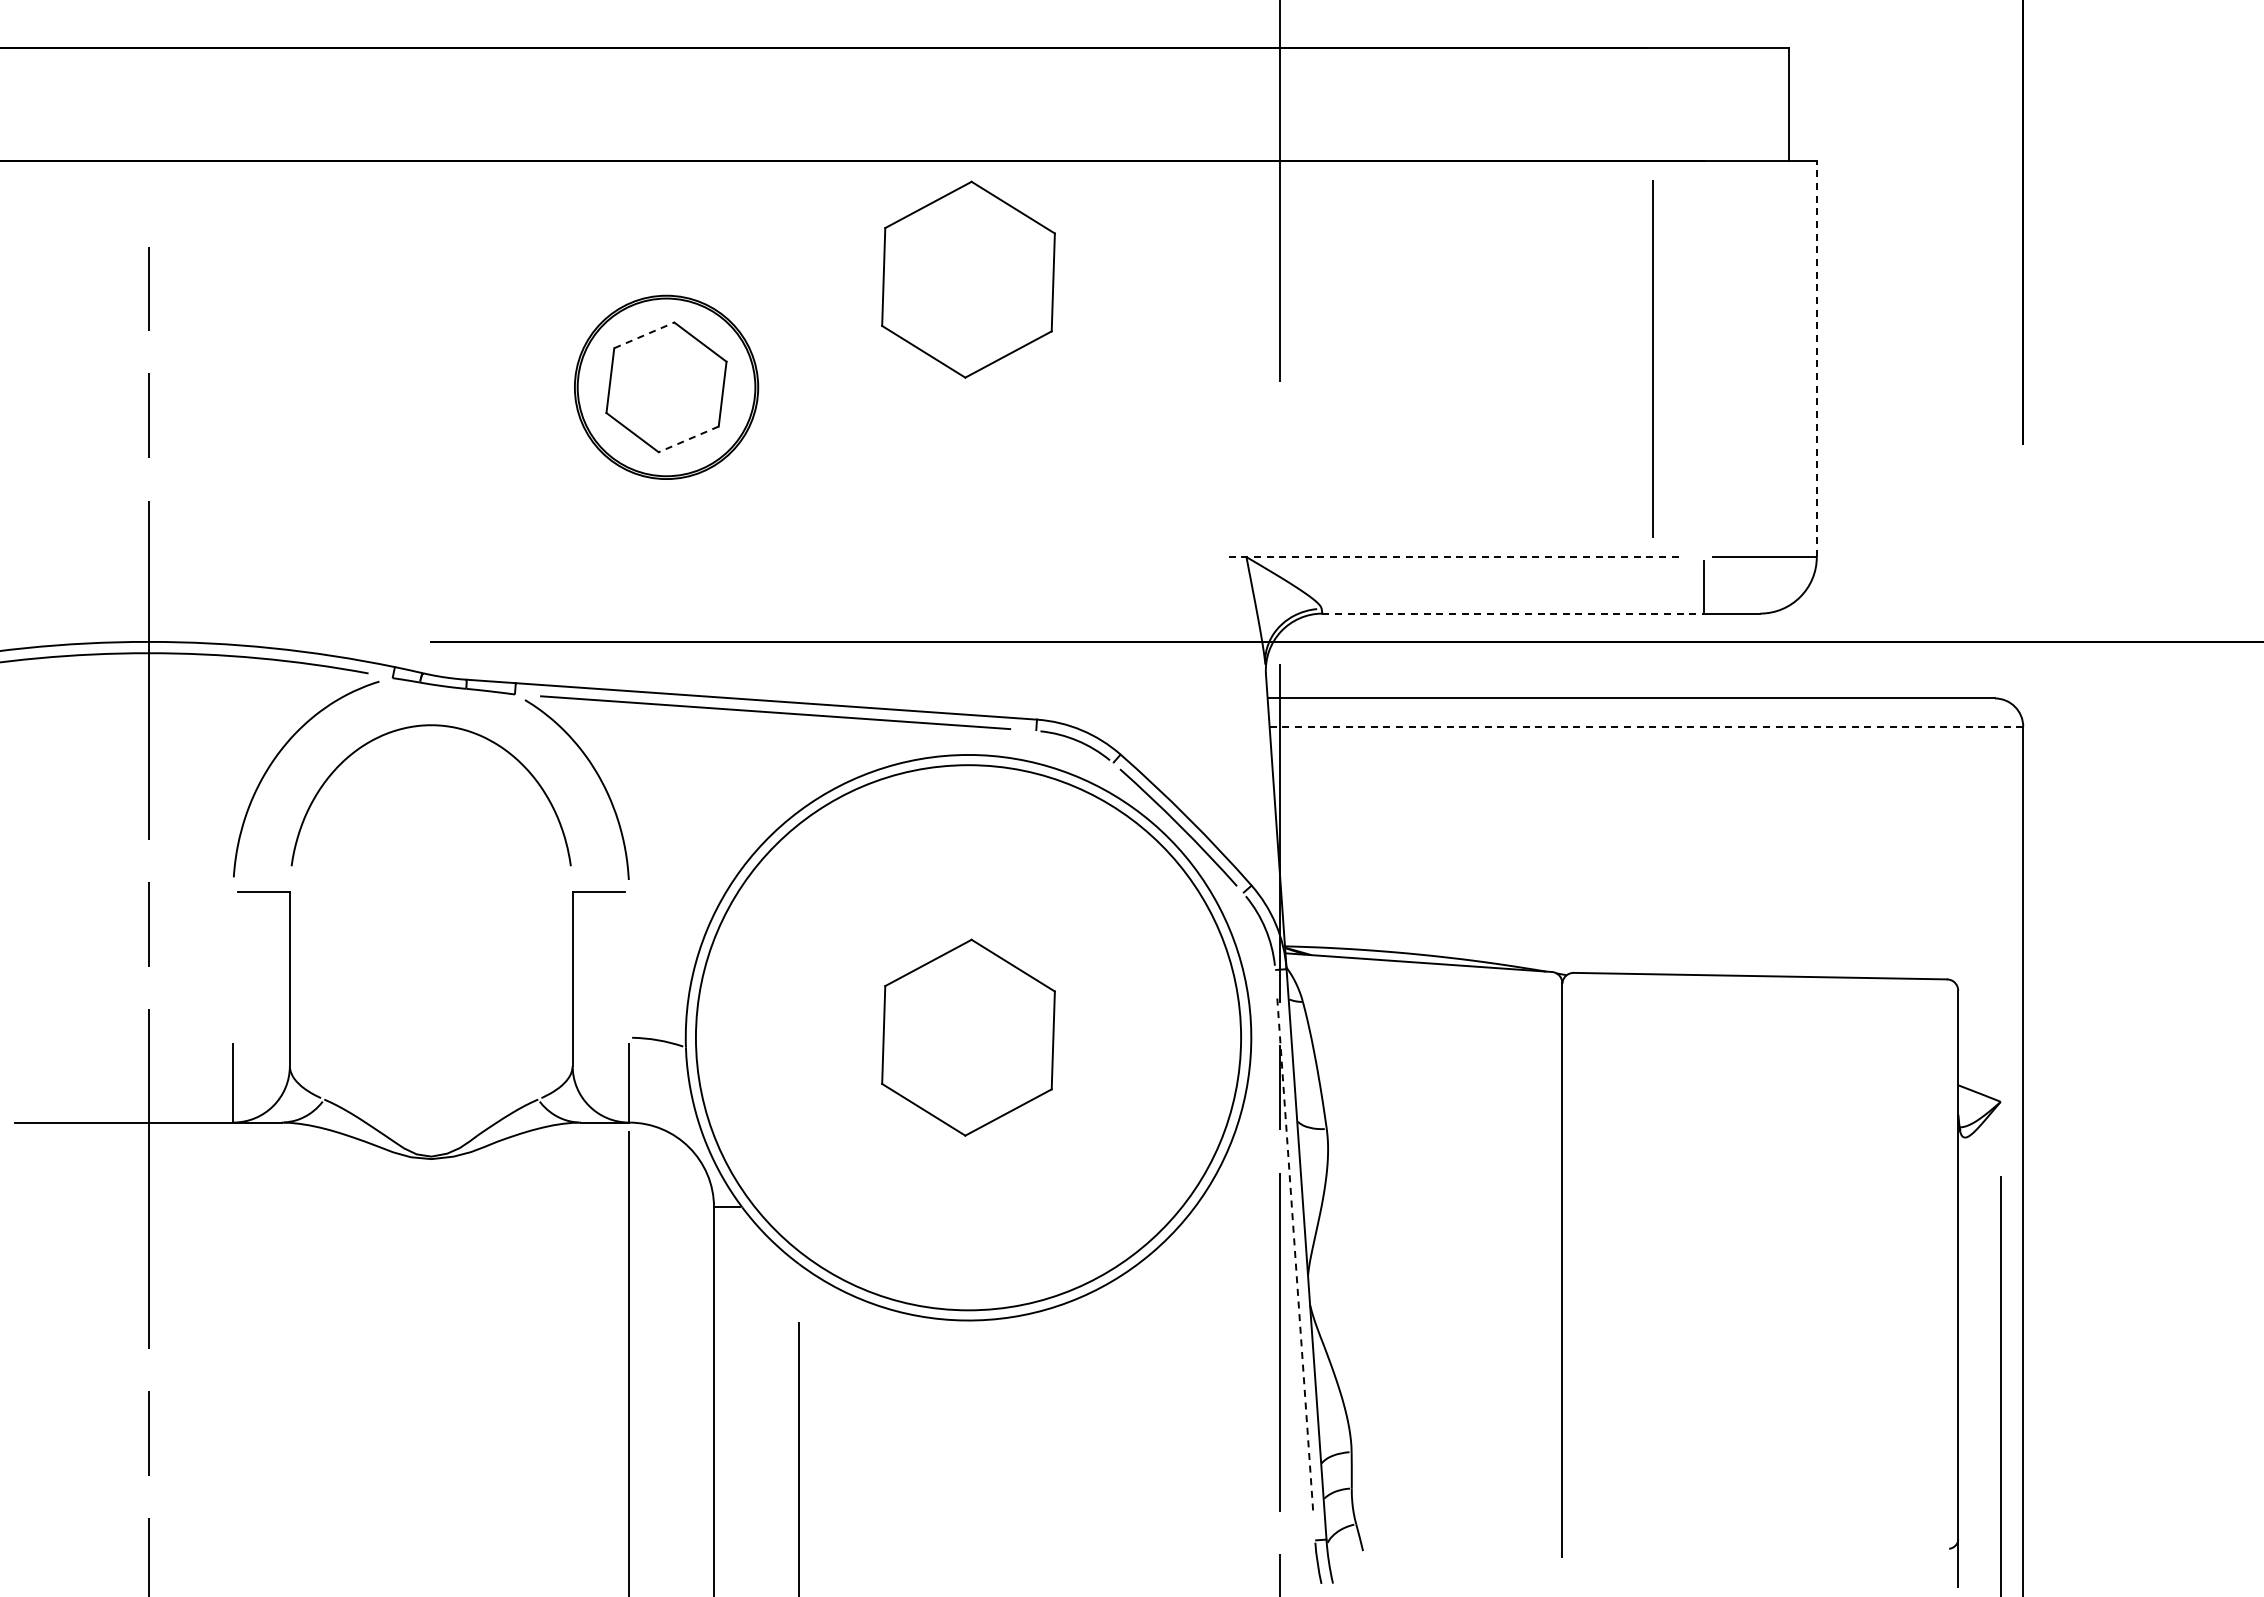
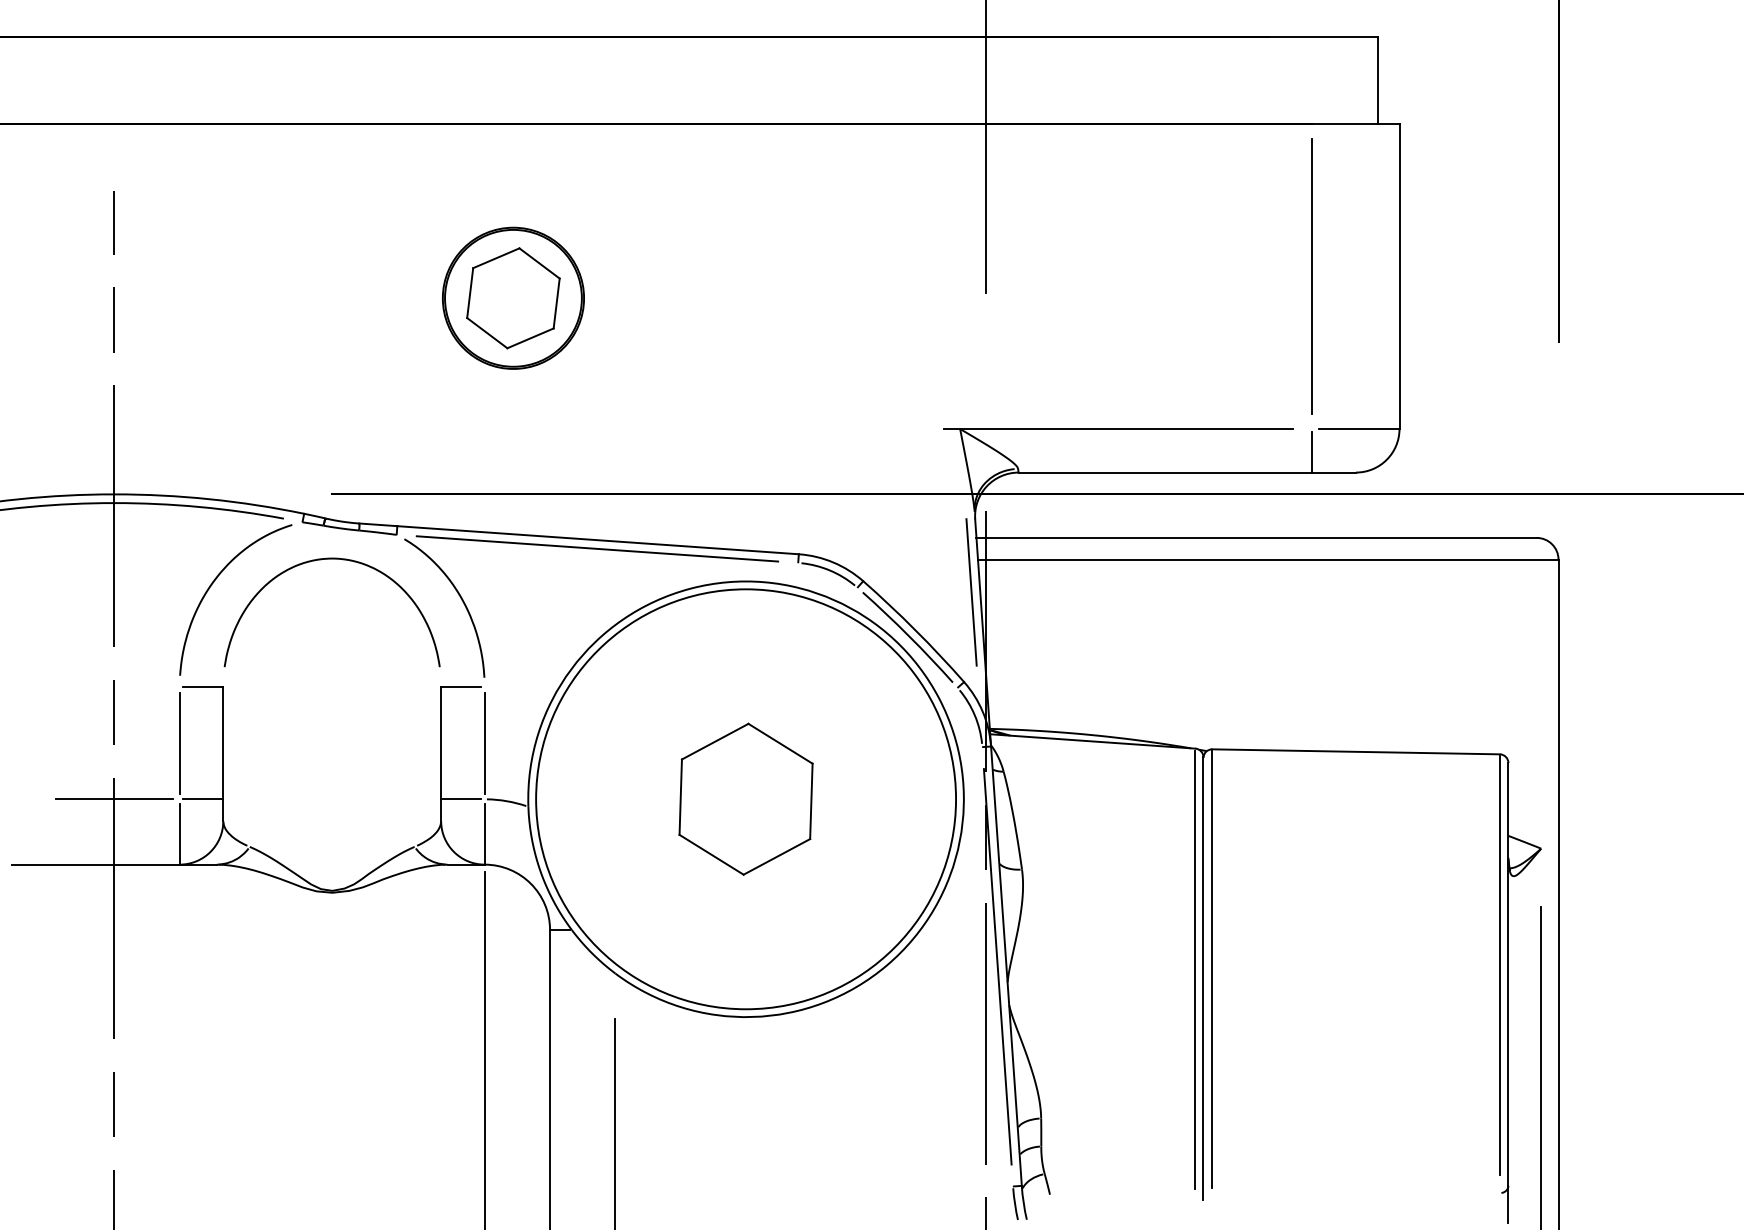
part: (968, 279) -> (746, 215), removed
line: (644, 335) -> (496, 258), dashed -> solid
line: (1652, 358) -> (1312, 276), moved
line: (1816, 359) -> (1399, 276), dashed -> solid
line: (688, 439) -> (530, 338), dashed -> solid
line: (1451, 557) -> (1118, 429), dashed -> solid
line: (1513, 613) -> (1165, 472), dashed -> solid
line: (1646, 726) -> (1268, 559), dashed -> solid
line: (1260, 769) -> (970, 592), added
line: (232, 964) -> (179, 742), added
line: (629, 964) -> (484, 742), added
line: (148, 1037) -> (114, 799), added
line: (263, 1037) -> (202, 799), added
line: (598, 1037) -> (461, 799), added
line: (1947, 1253) -> (1500, 965), added
line: (1295, 1255) -> (997, 967), dashed -> solid
line: (1551, 1258) -> (1195, 969), added
line: (1573, 1258) -> (1212, 969), added

